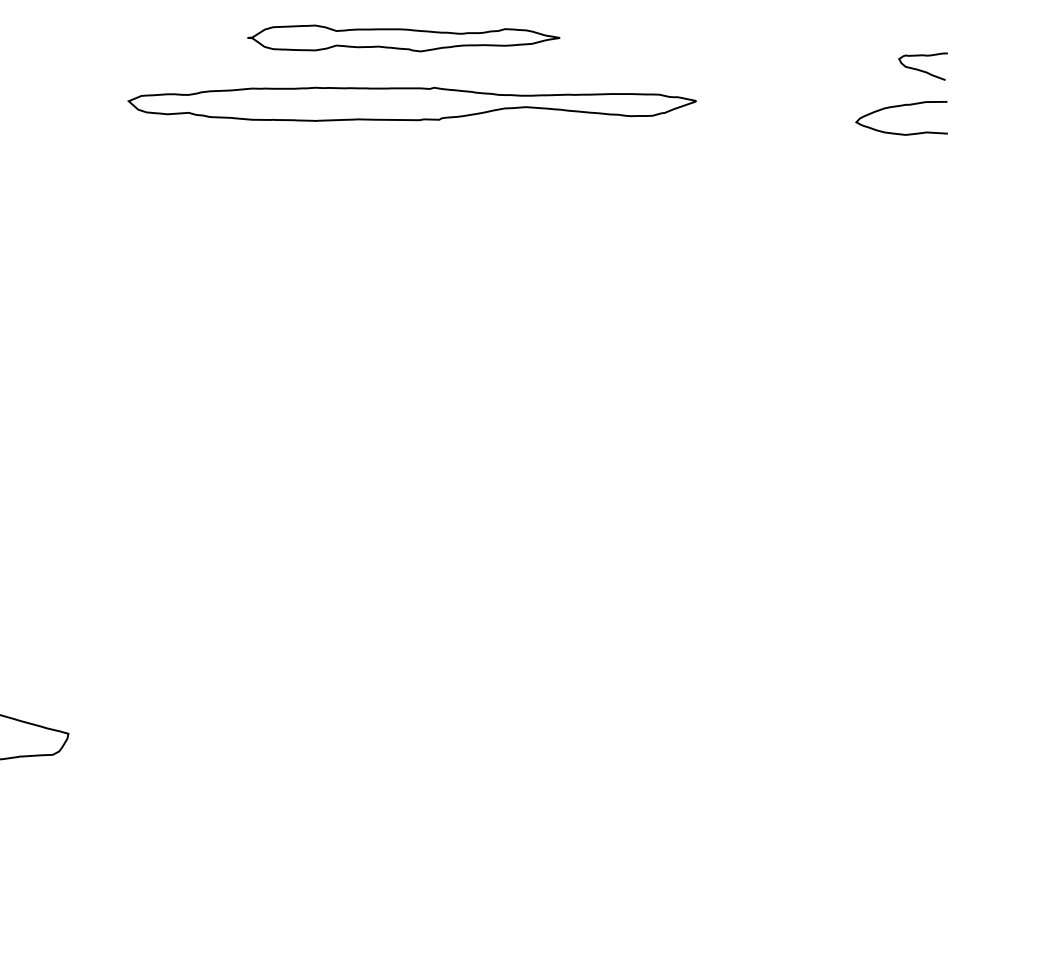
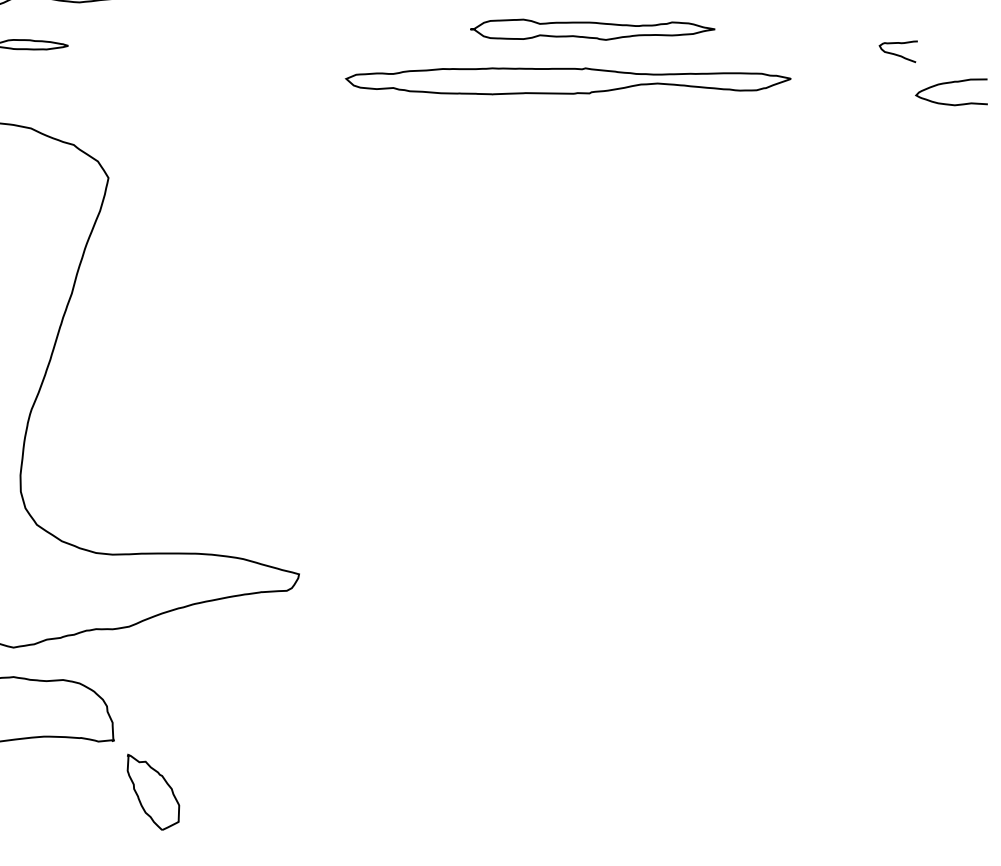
part: (403, 38) -> (592, 29), moved
curve: (919, 68) -> (895, 53), moved

